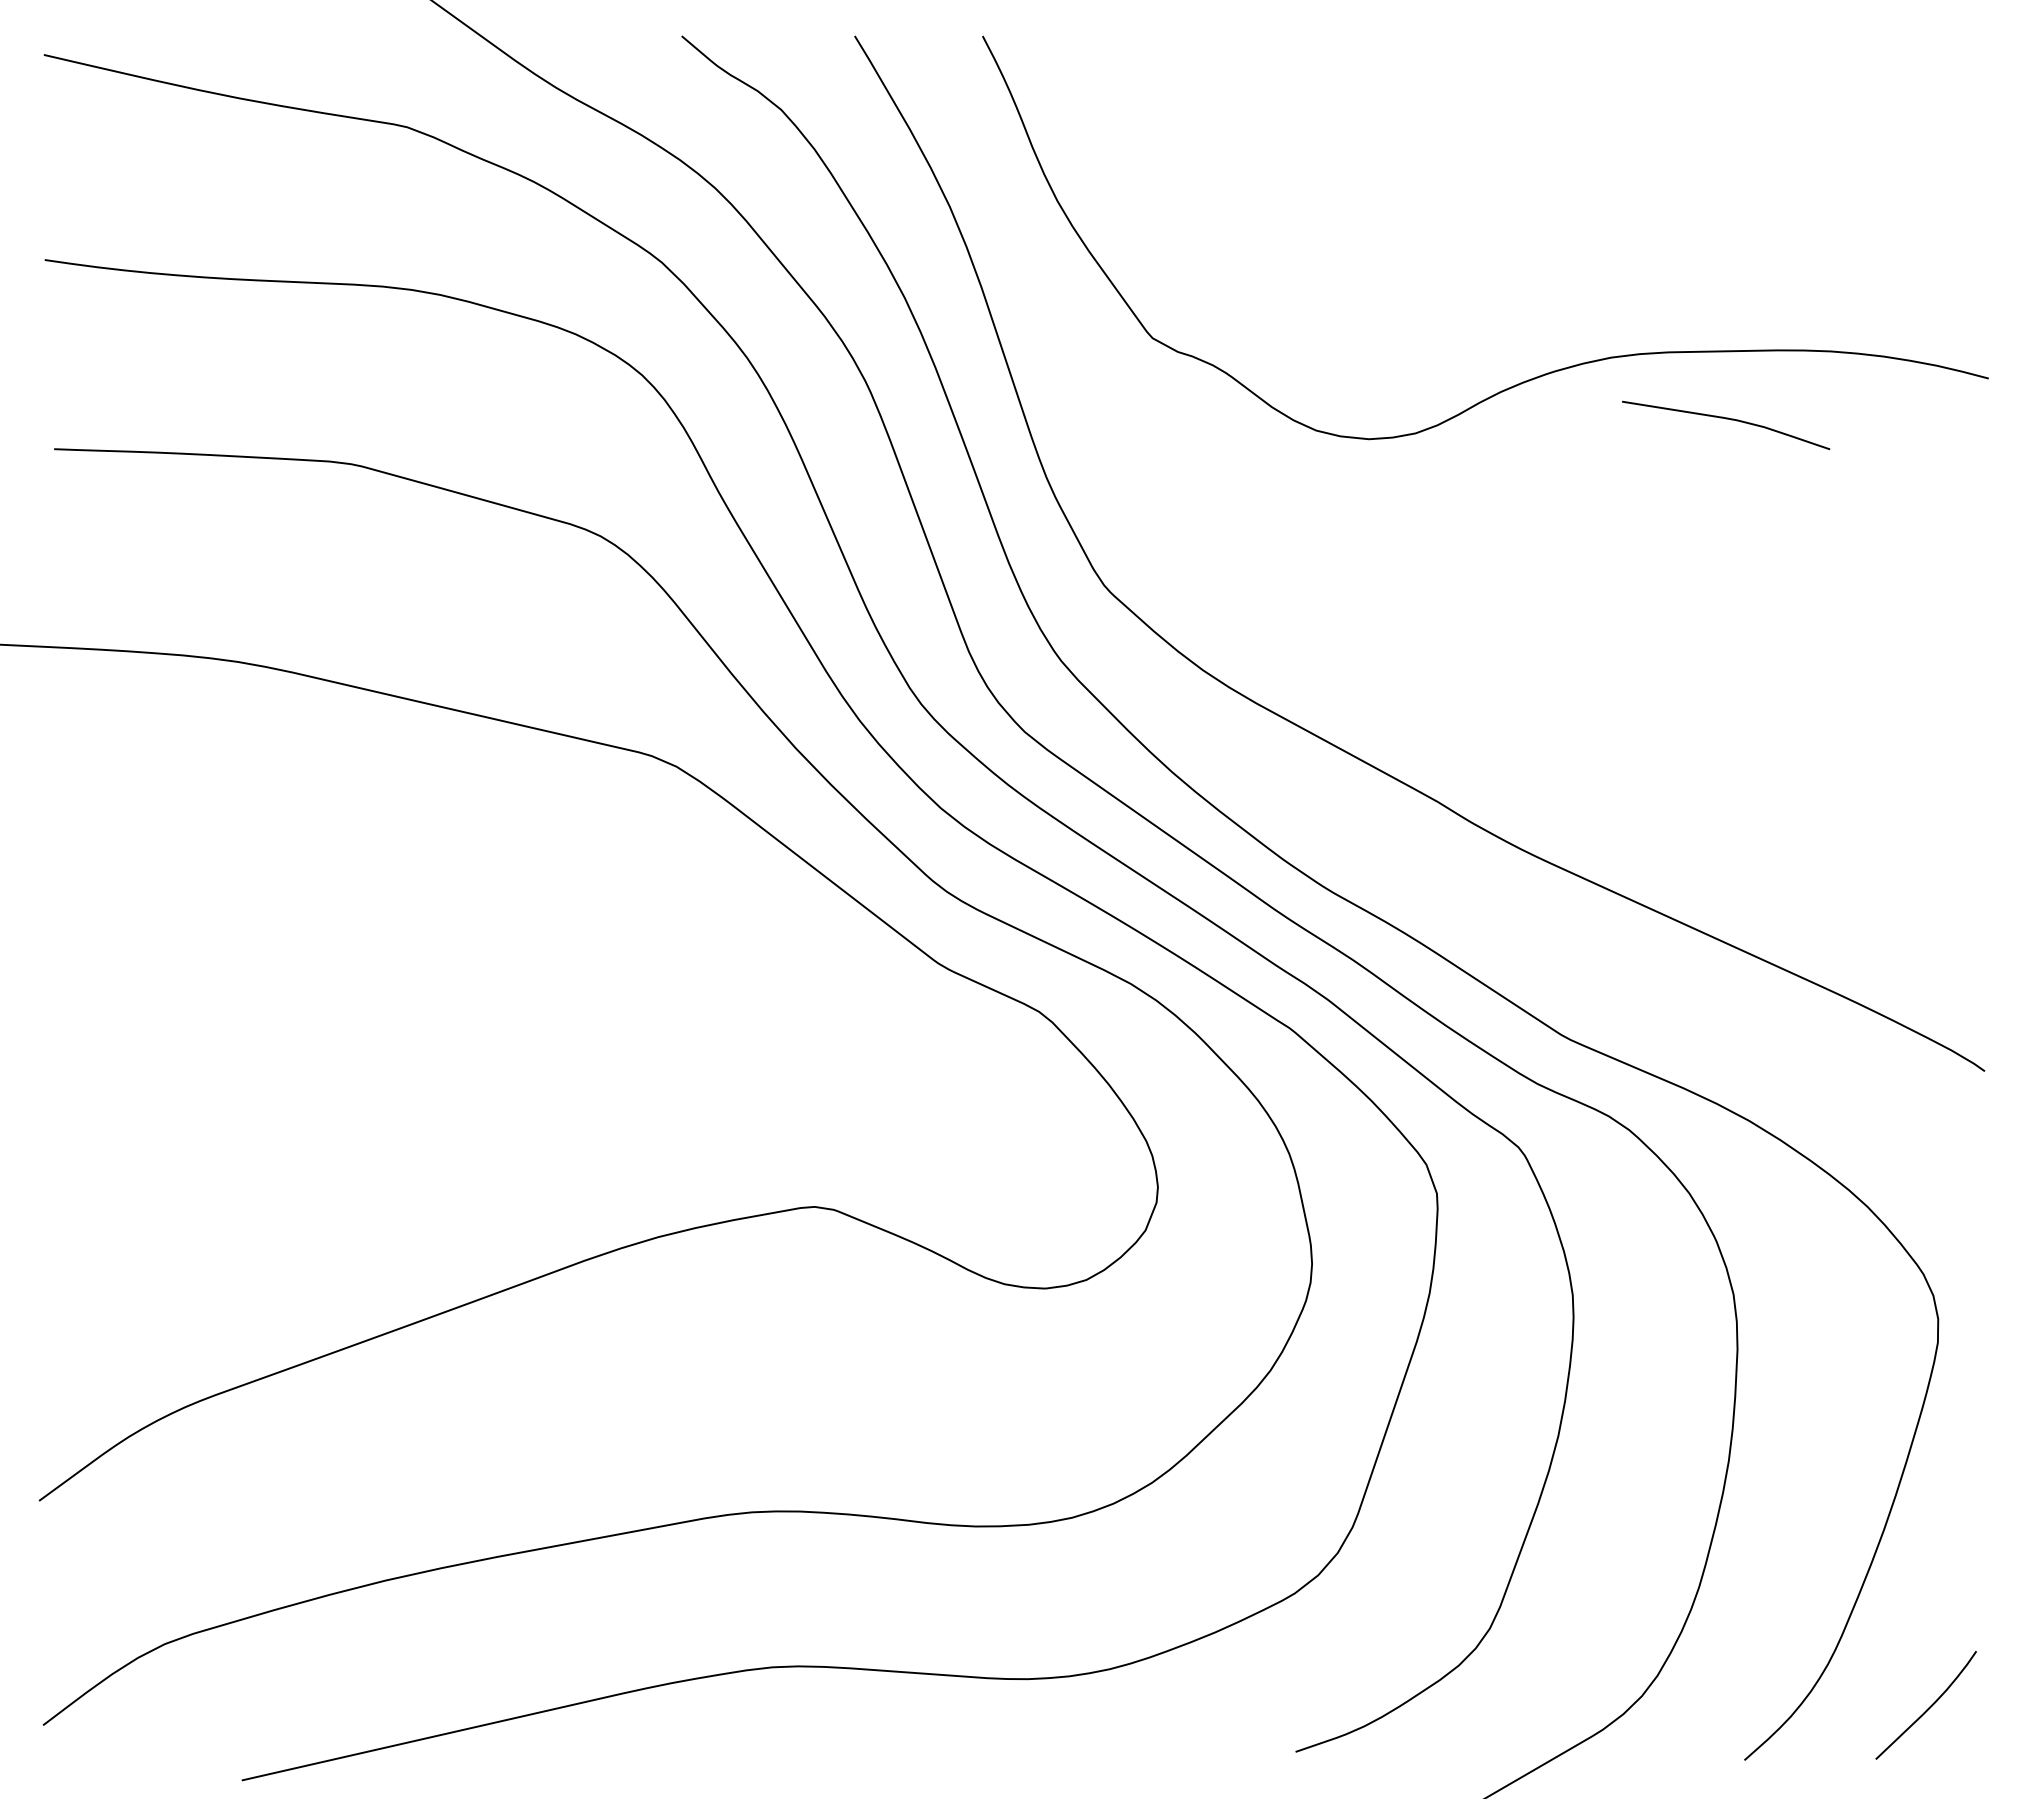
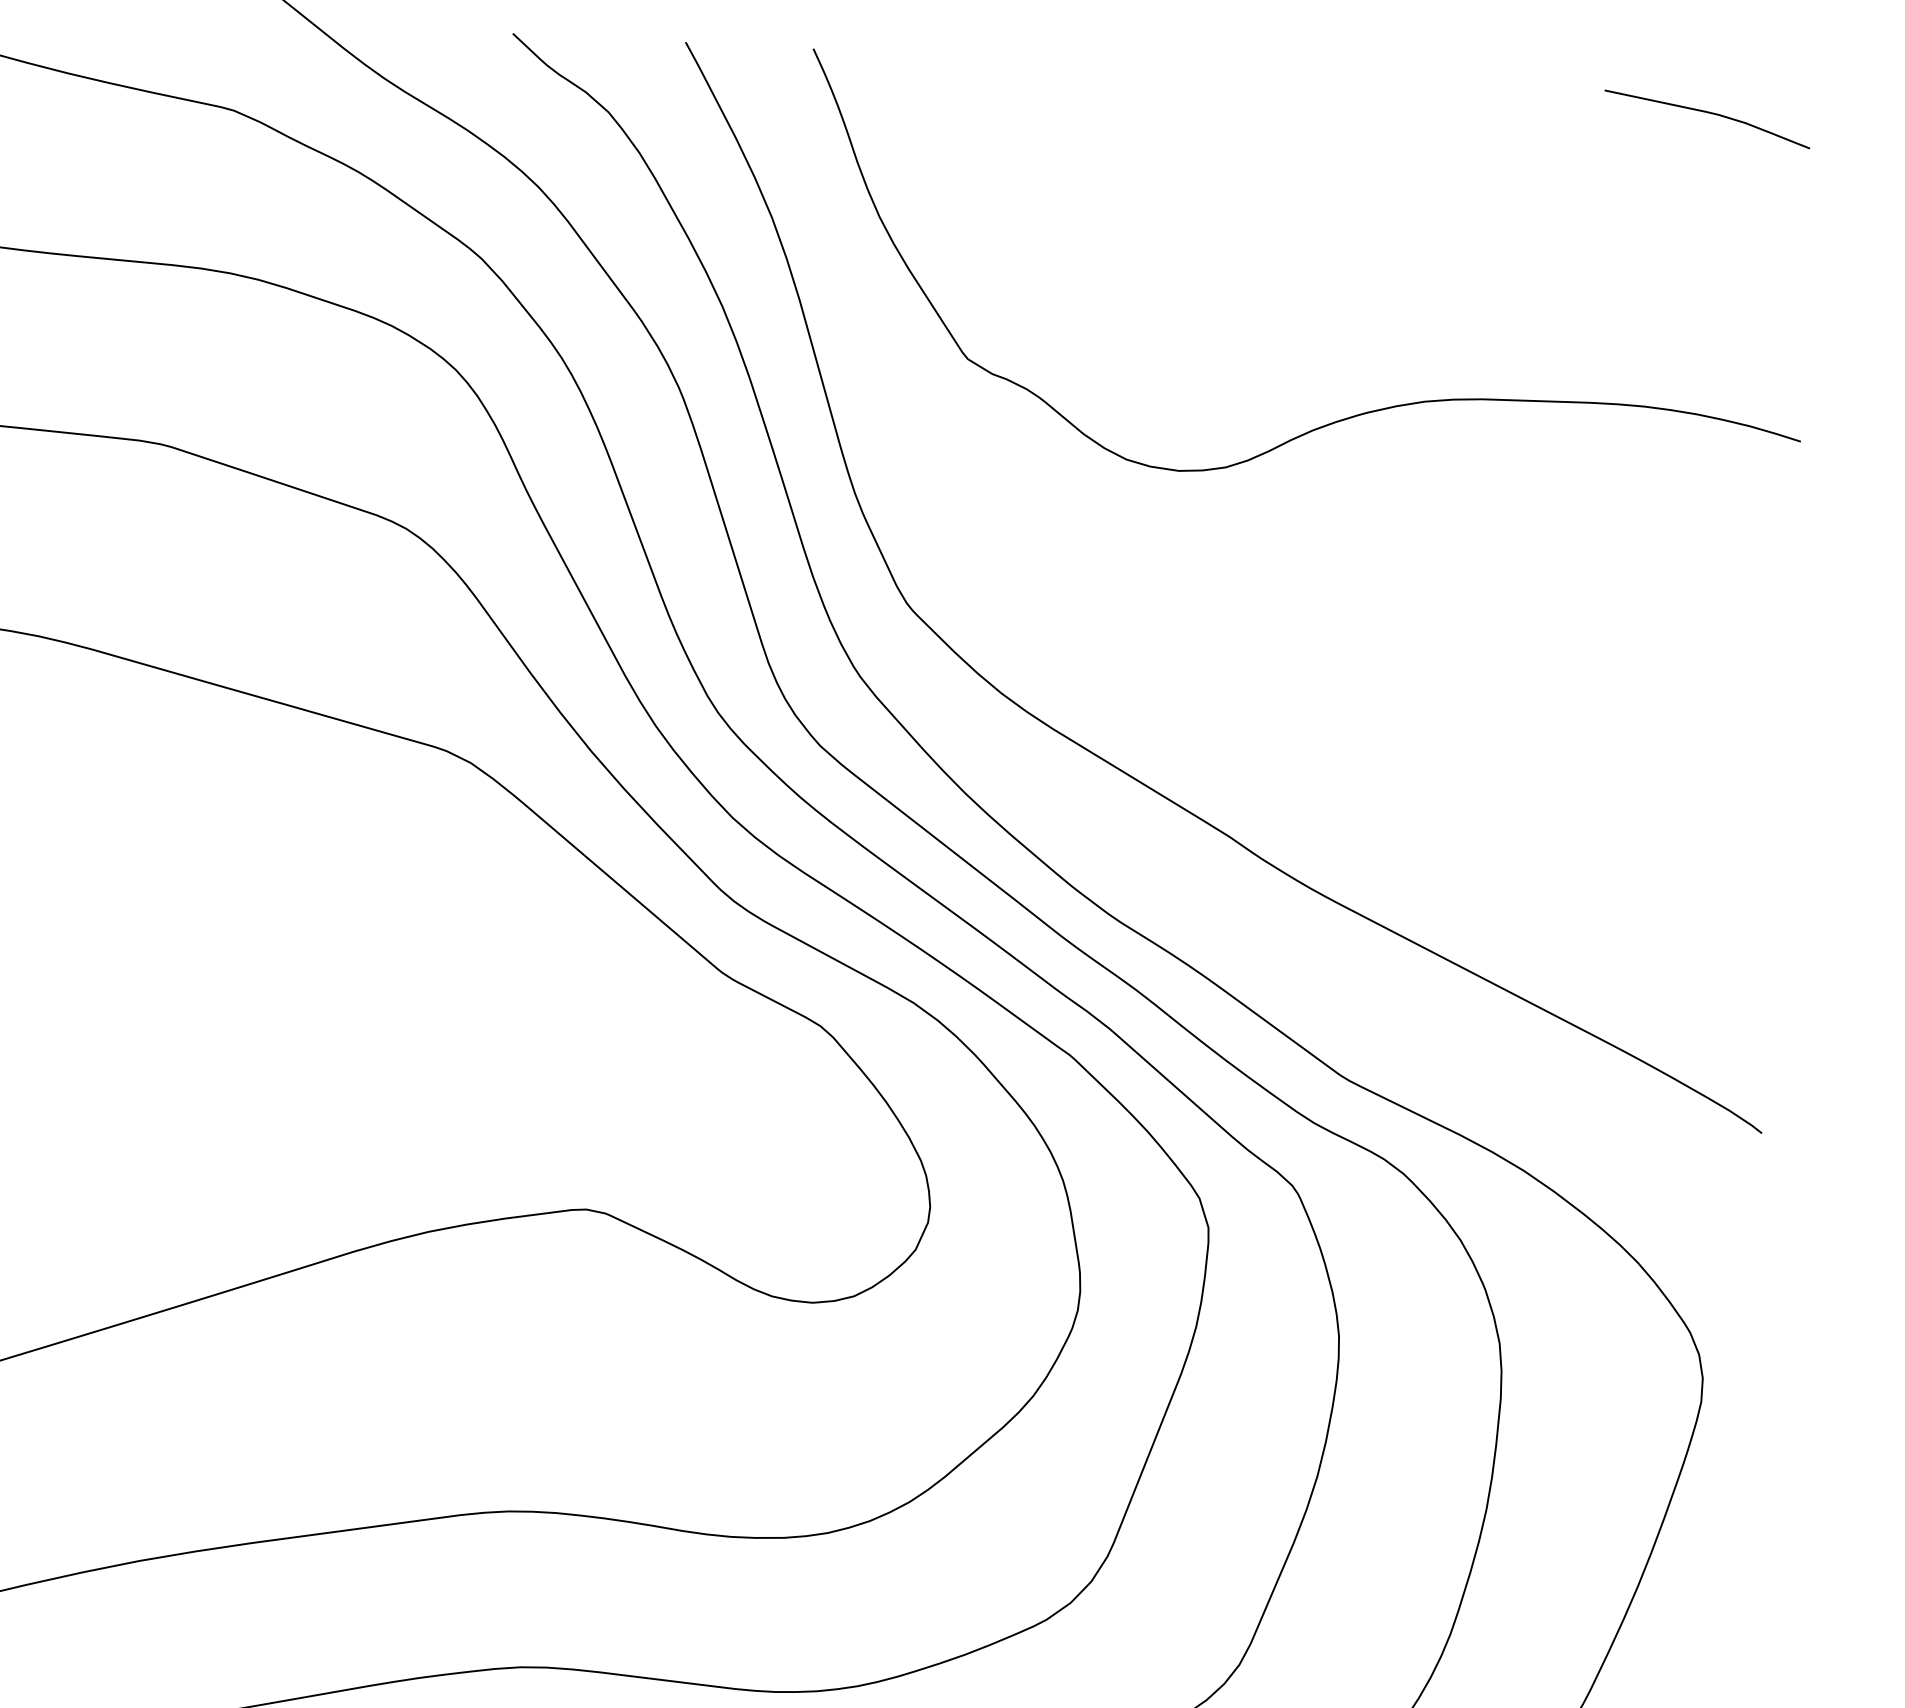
curve: (1726, 419) -> (1708, 113), moved

